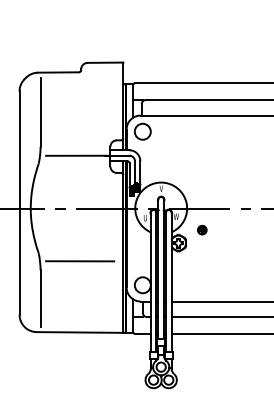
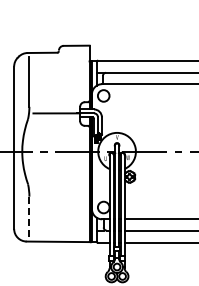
part: (201, 230) -> (146, 167), removed
line: (79, 261) -> (57, 190), removed
line: (40, 299) -> (29, 217), solid -> dashed

